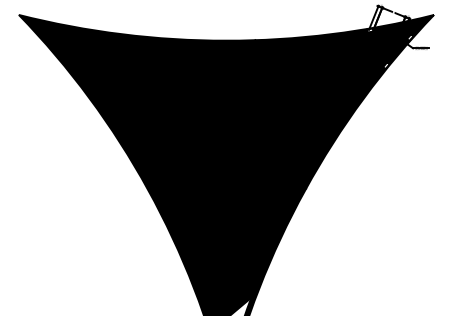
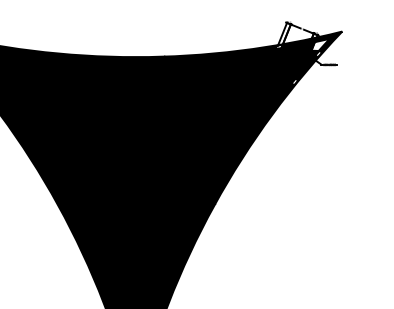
fill: (411, 28) -> (319, 44), removed

